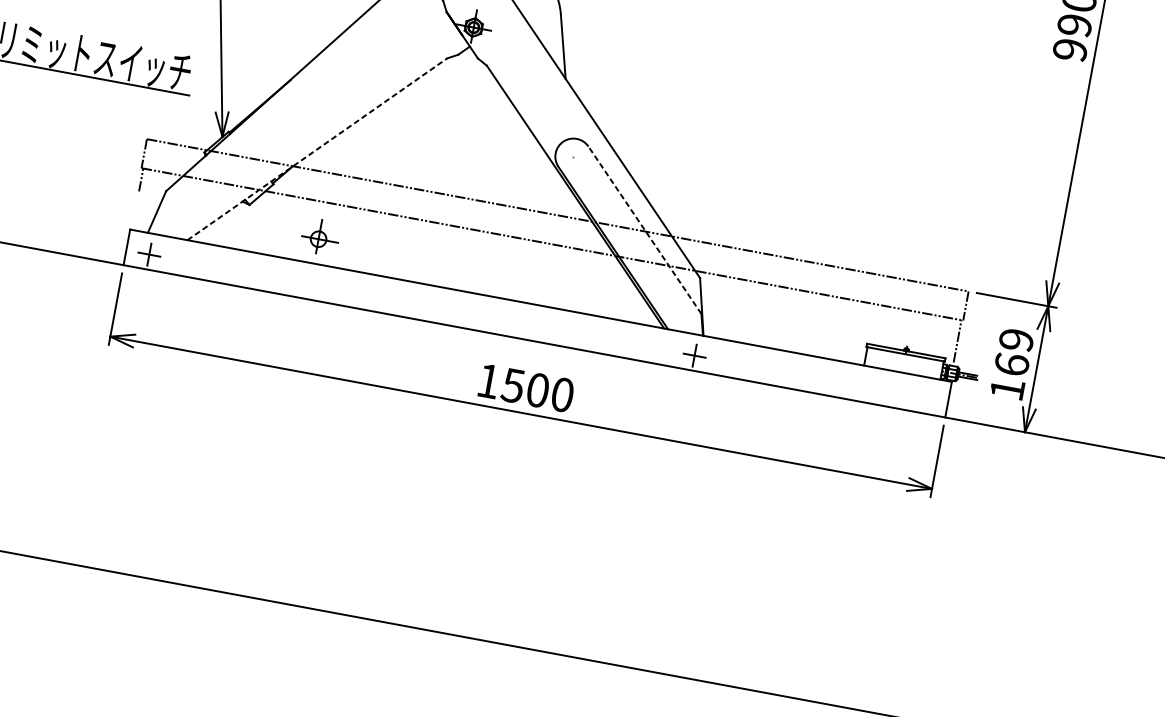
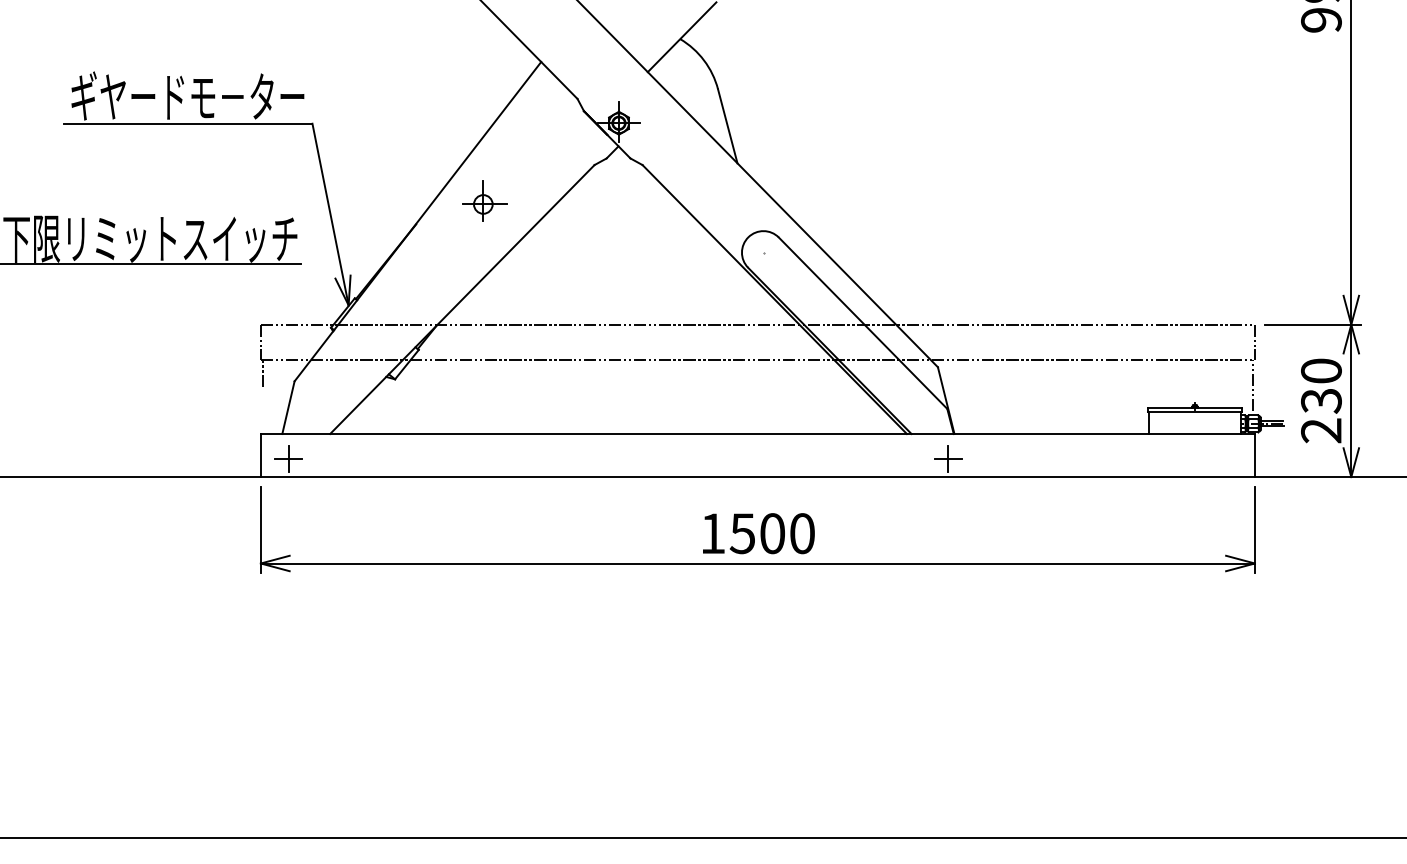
line: (317, 149) -> (462, 299), dashed -> solid
line: (644, 229) -> (862, 322), dashed -> solid
part: (320, 236) -> (484, 200), moved
text: (1012, 364) -> (1321, 400), 169 -> 230

